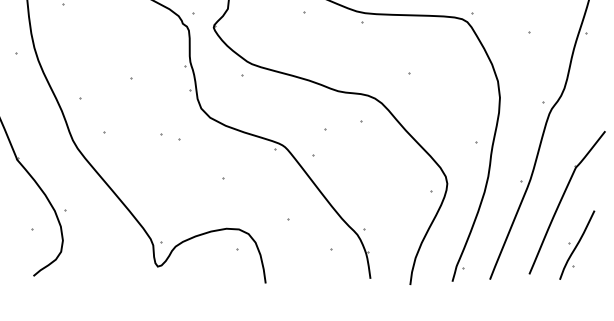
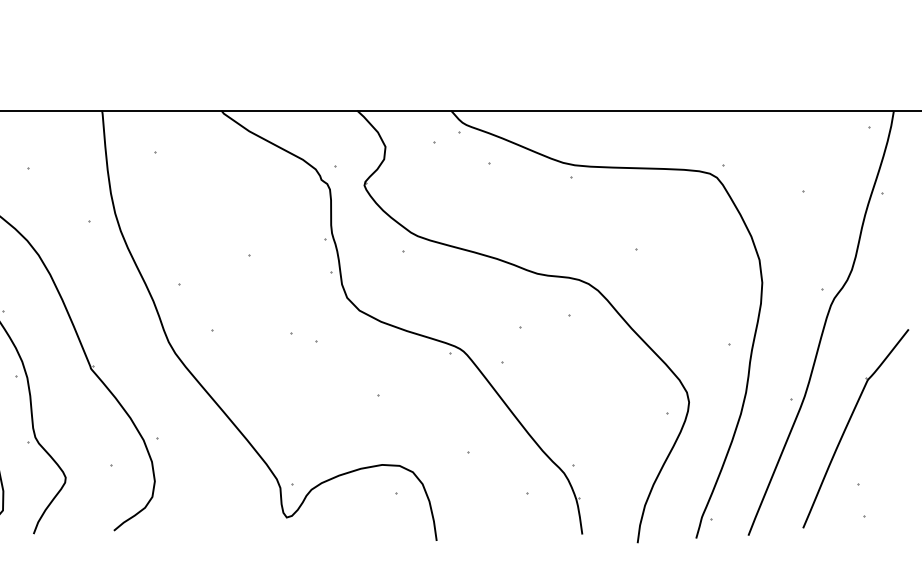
curve: (577, 245) -> (869, 487), removed

